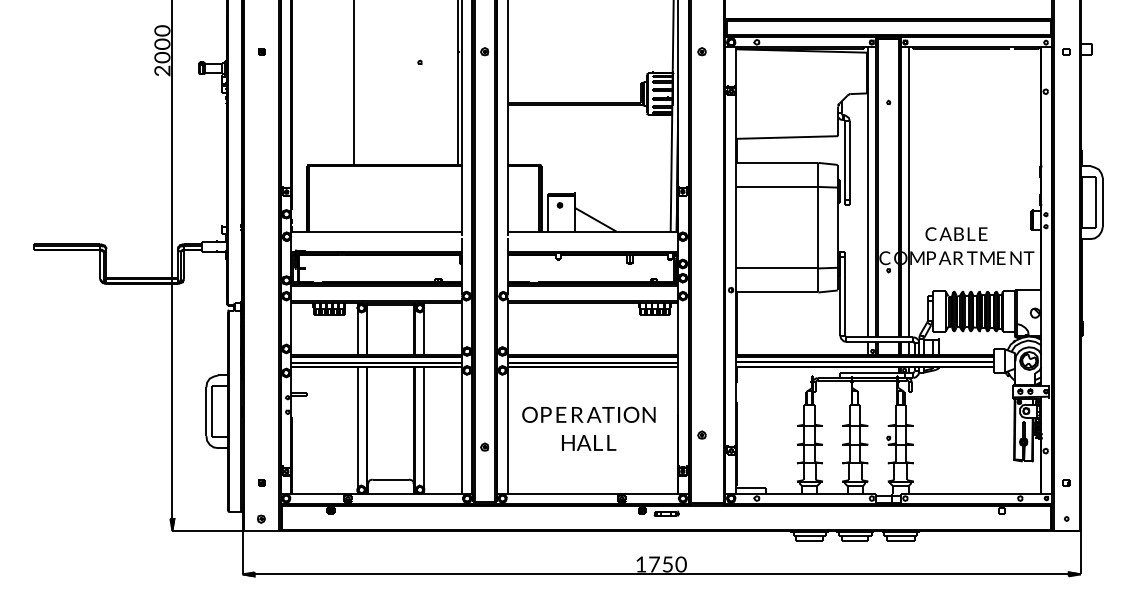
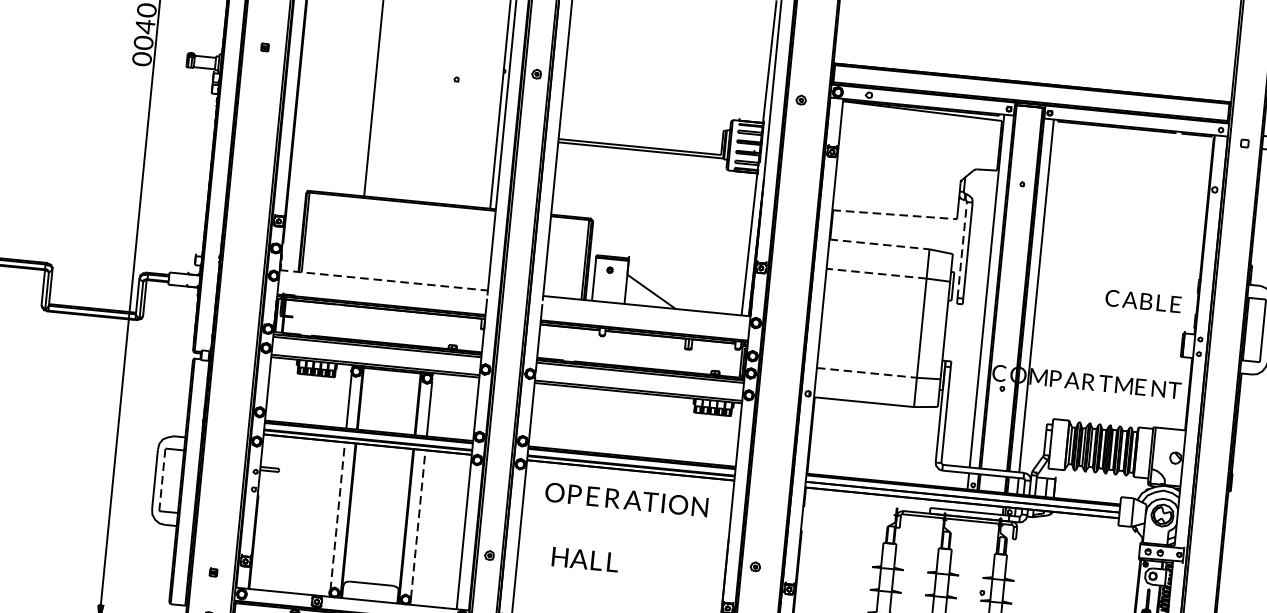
text: (162, 44) -> (145, 26), 0 -> 4
text: (162, 70) -> (142, 58), 2 -> 0
line: (787, 137) -> (895, 214), solid -> dashed
line: (845, 160) -> (962, 249), solid -> dashed
line: (777, 162) -> (879, 243), solid -> dashed
line: (776, 186) -> (875, 273), solid -> dashed
line: (376, 231) -> (383, 280), solid -> dashed
text: (956, 233) -> (1143, 300), moved
line: (777, 268) -> (867, 372), solid -> dashed
line: (212, 411) -> (162, 479), solid -> dashed
text: (588, 414) -> (626, 499), moved
line: (358, 427) -> (338, 516), solid -> dashed
line: (424, 427) -> (418, 524), solid -> dashed
text: (589, 442) -> (585, 559), moved

